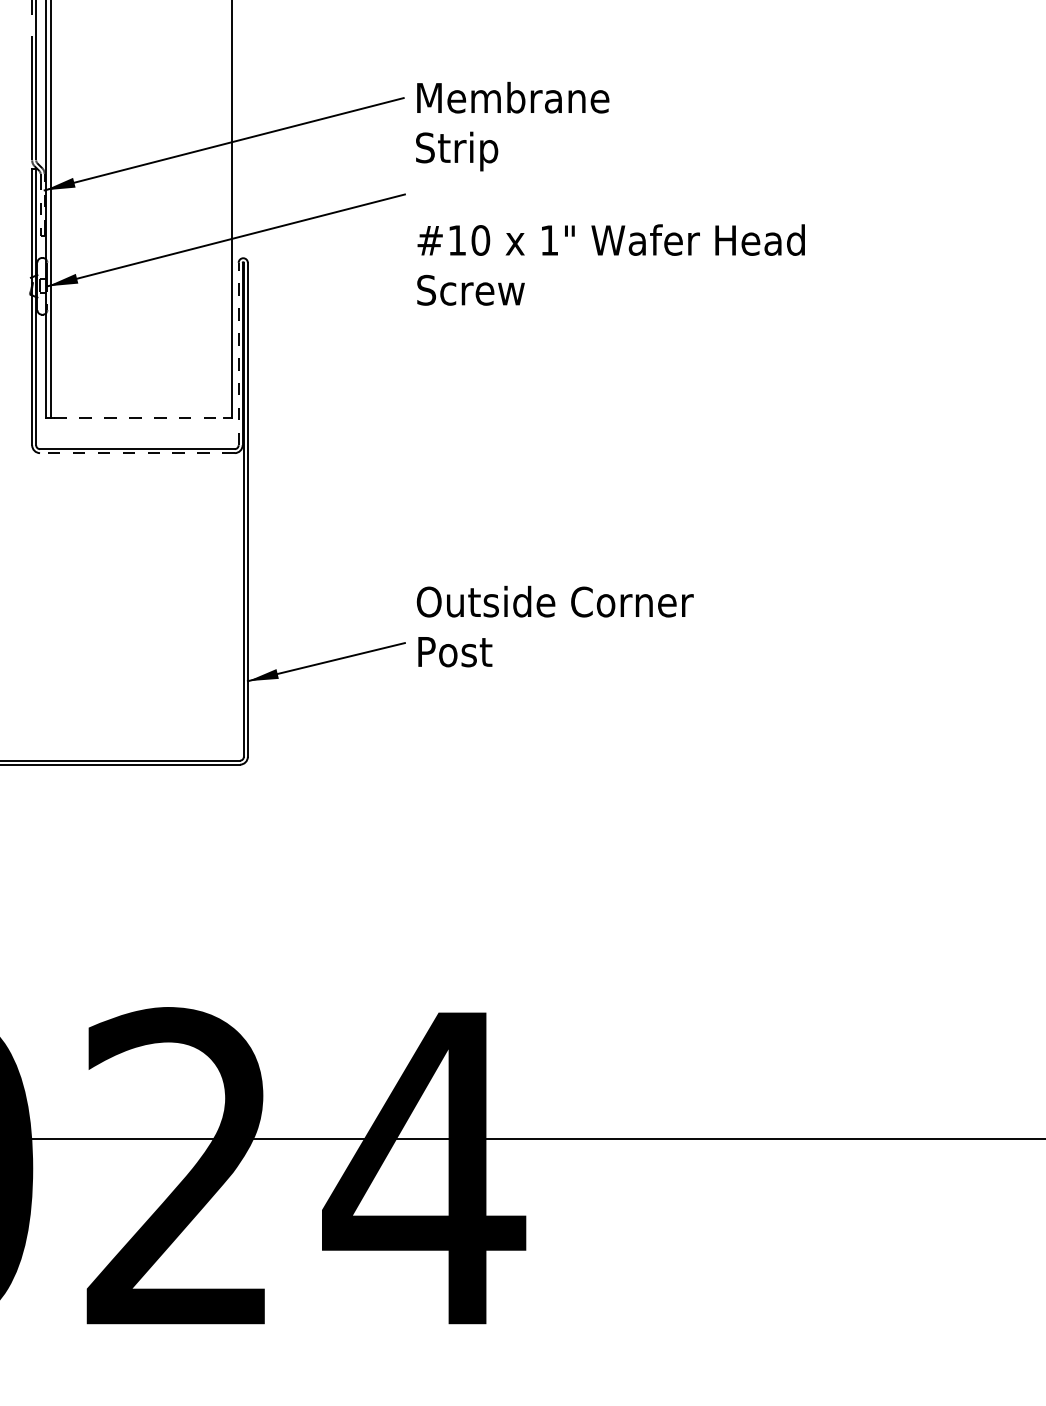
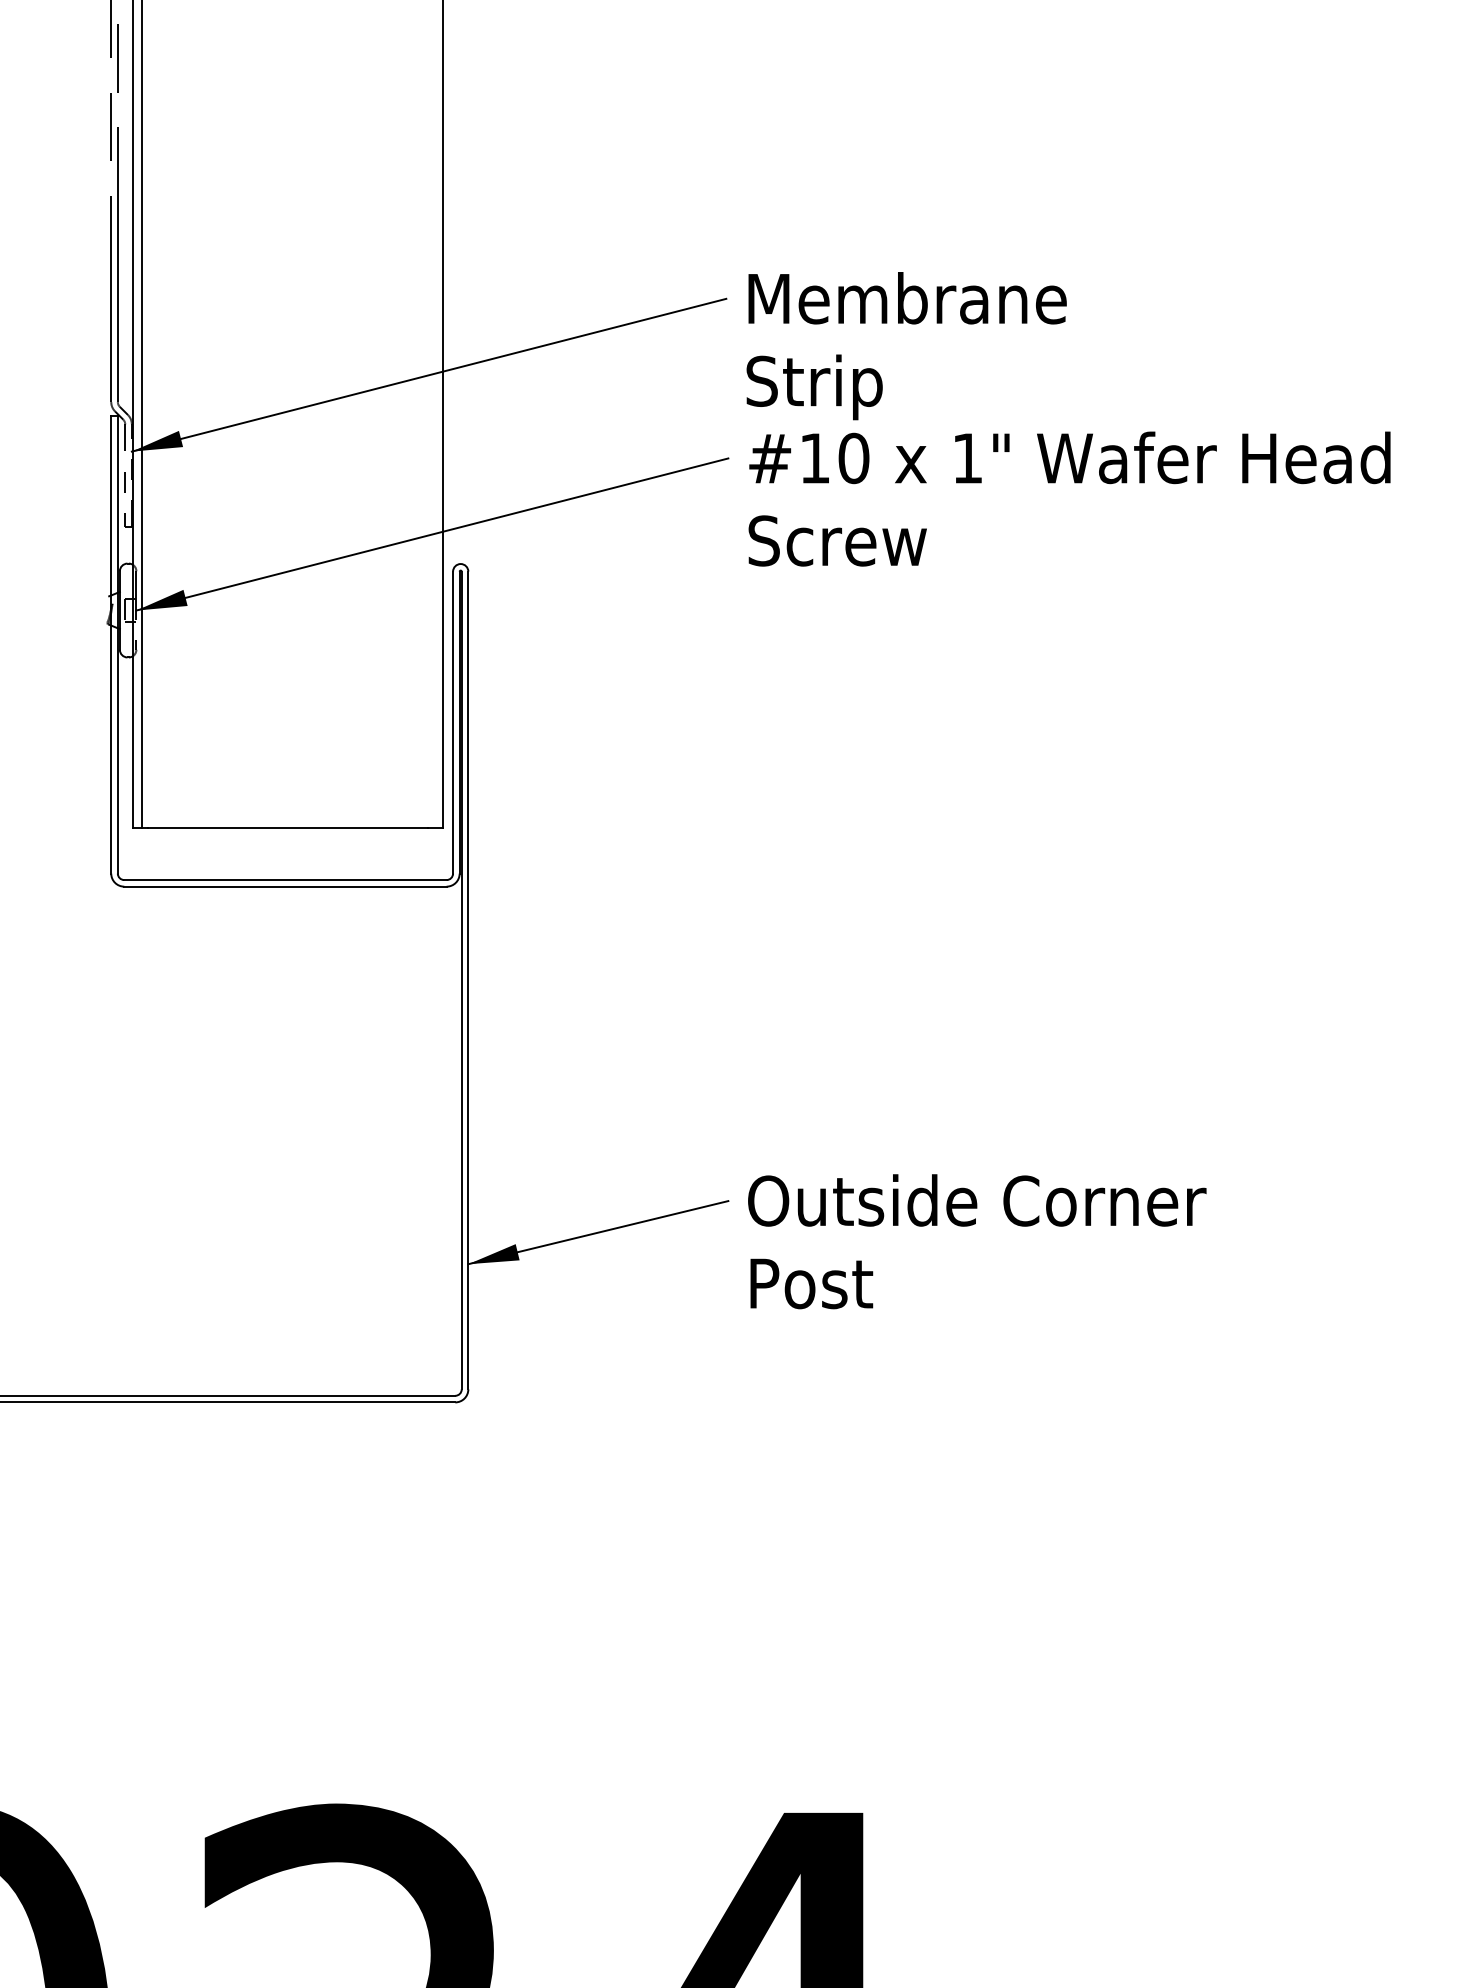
text: (610, 264) -> (1068, 498), moved
line: (238, 353) -> (452, 721), dashed -> solid
line: (138, 418) -> (287, 829), dashed -> solid
line: (136, 453) -> (283, 887), dashed -> solid
text: (554, 626) -> (975, 1241), moved

